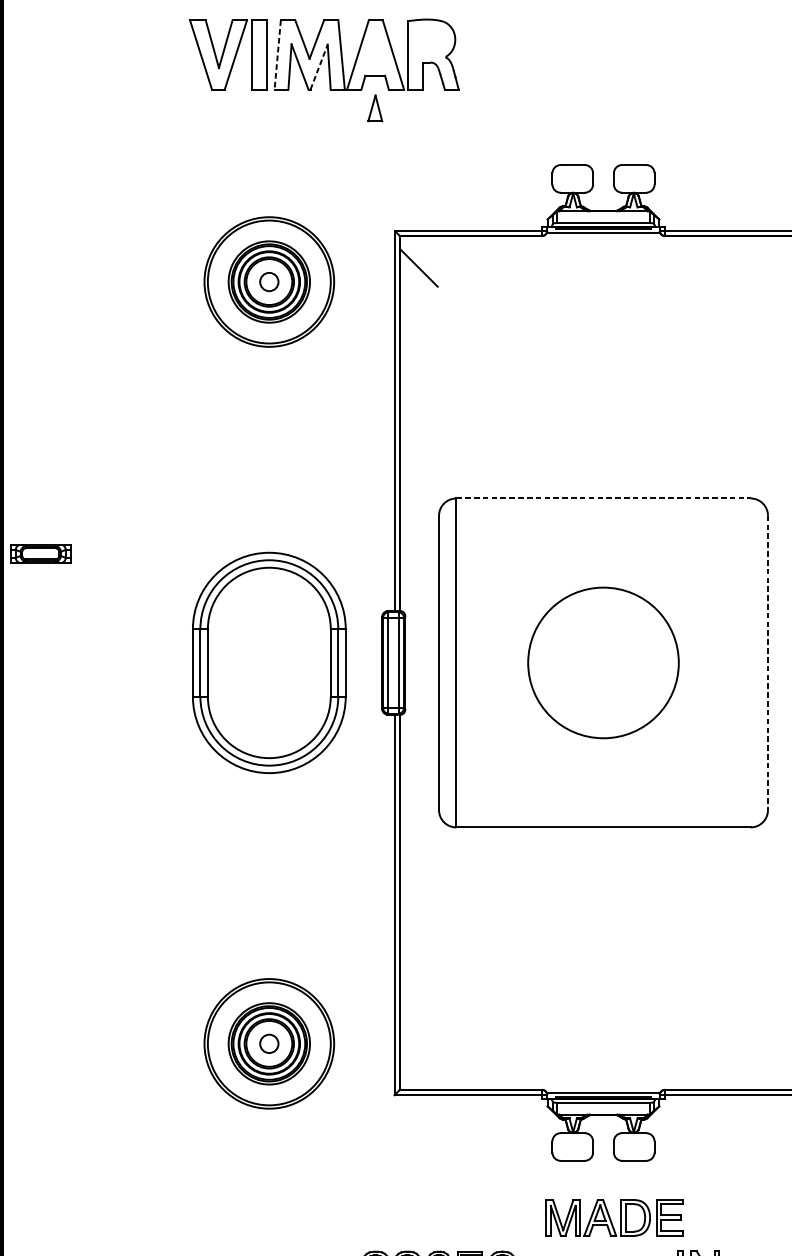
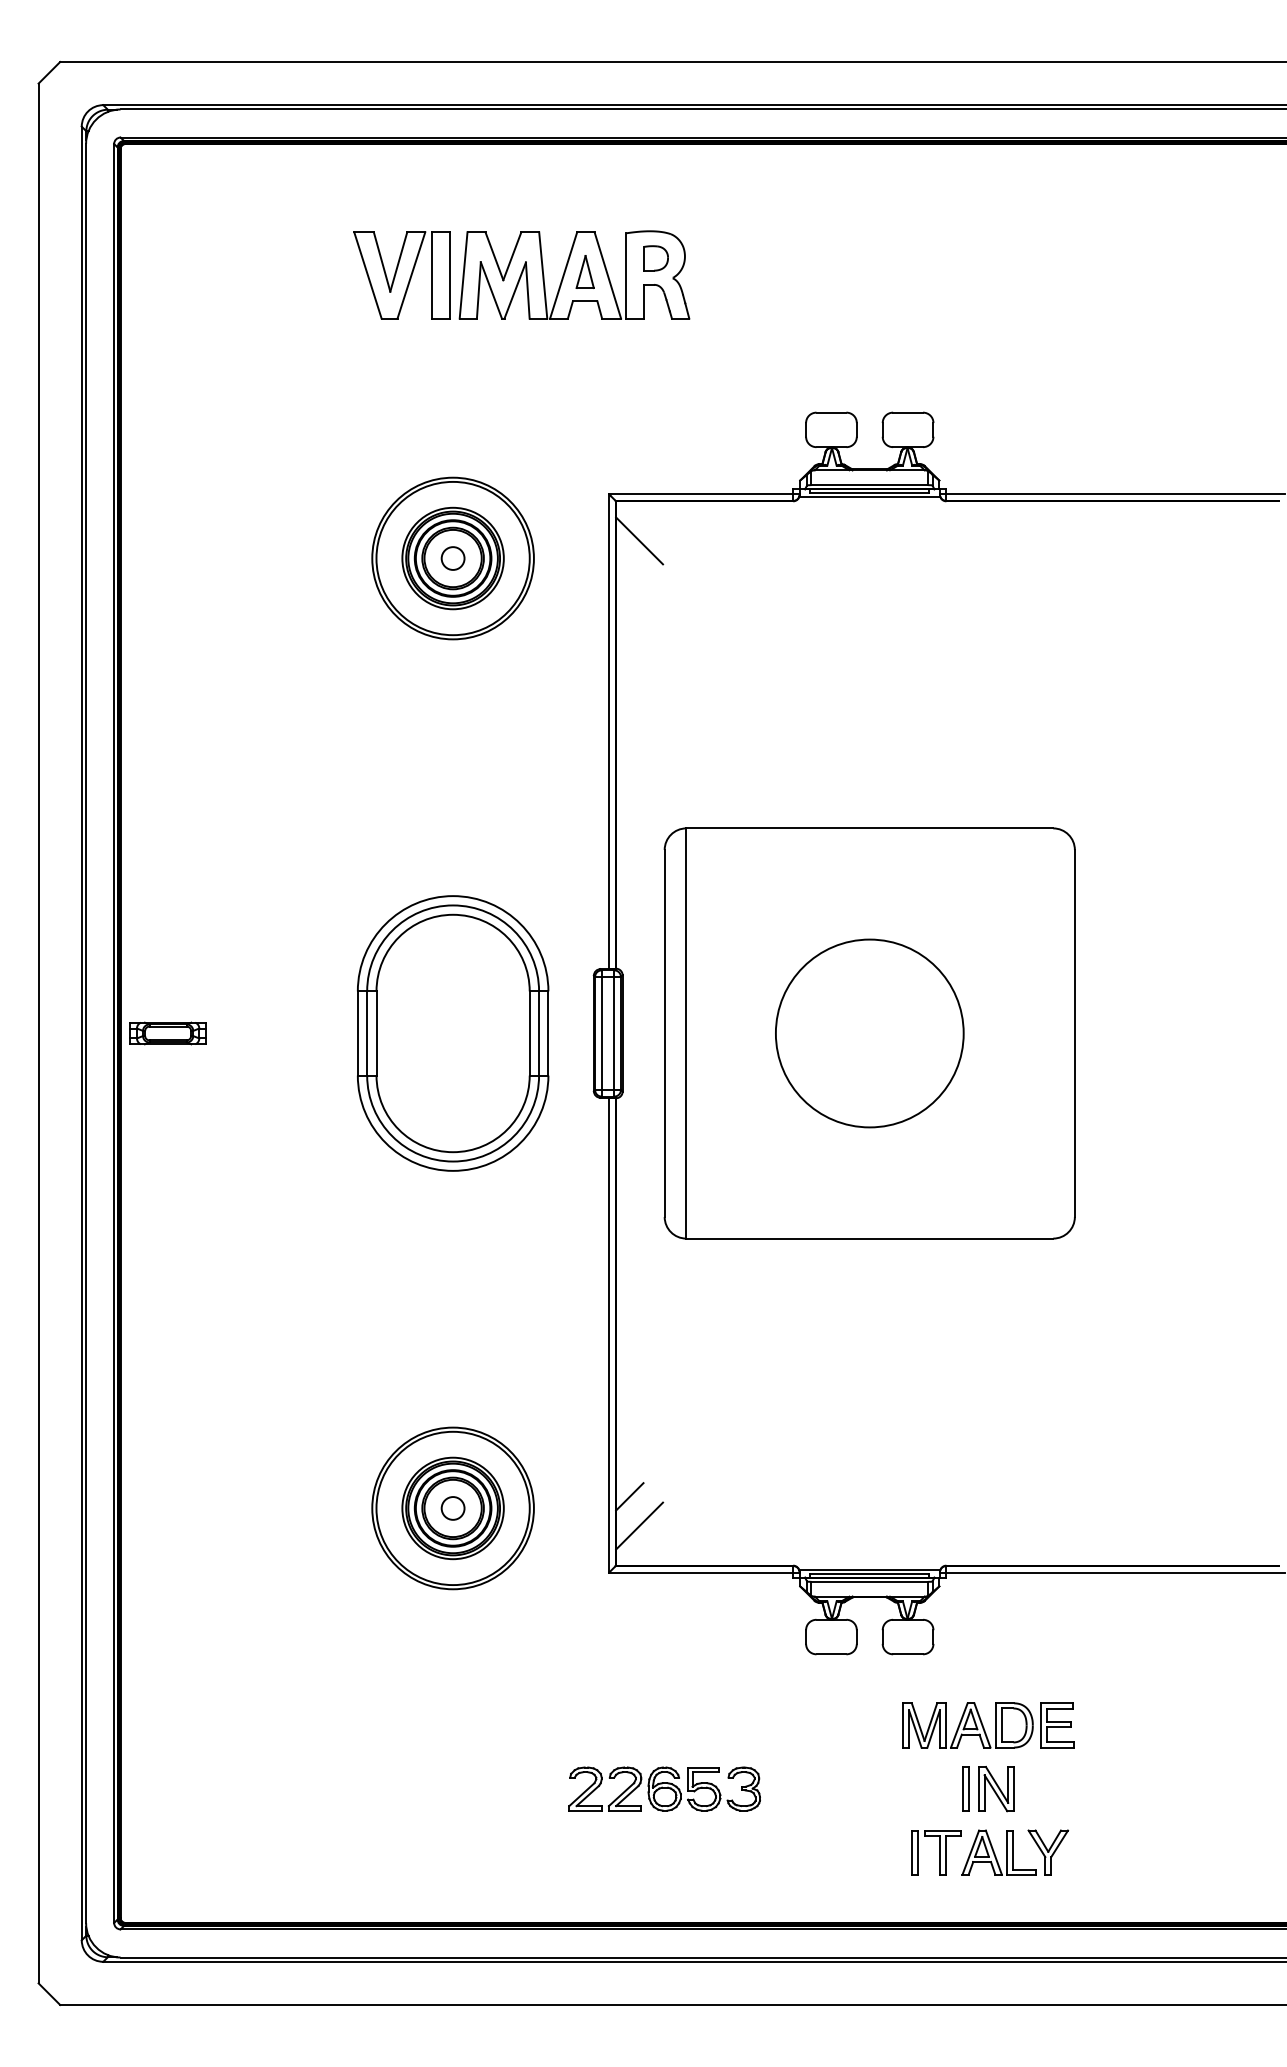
part: (431, 41) -> (655, 258), added
line: (277, 55) -> (463, 275), dashed -> solid
line: (319, 67) -> (515, 290), dashed -> solid
part: (374, 107) -> (584, 271), moved
line: (603, 498) -> (869, 828), dashed -> solid
part: (40, 553) -> (167, 1033), moved
line: (767, 662) -> (1074, 1033), dashed -> solid
line: (410, 1034) -> (629, 1496), added
line: (418, 1057) -> (639, 1525), added
part: (614, 1217) -> (988, 1725), moved

